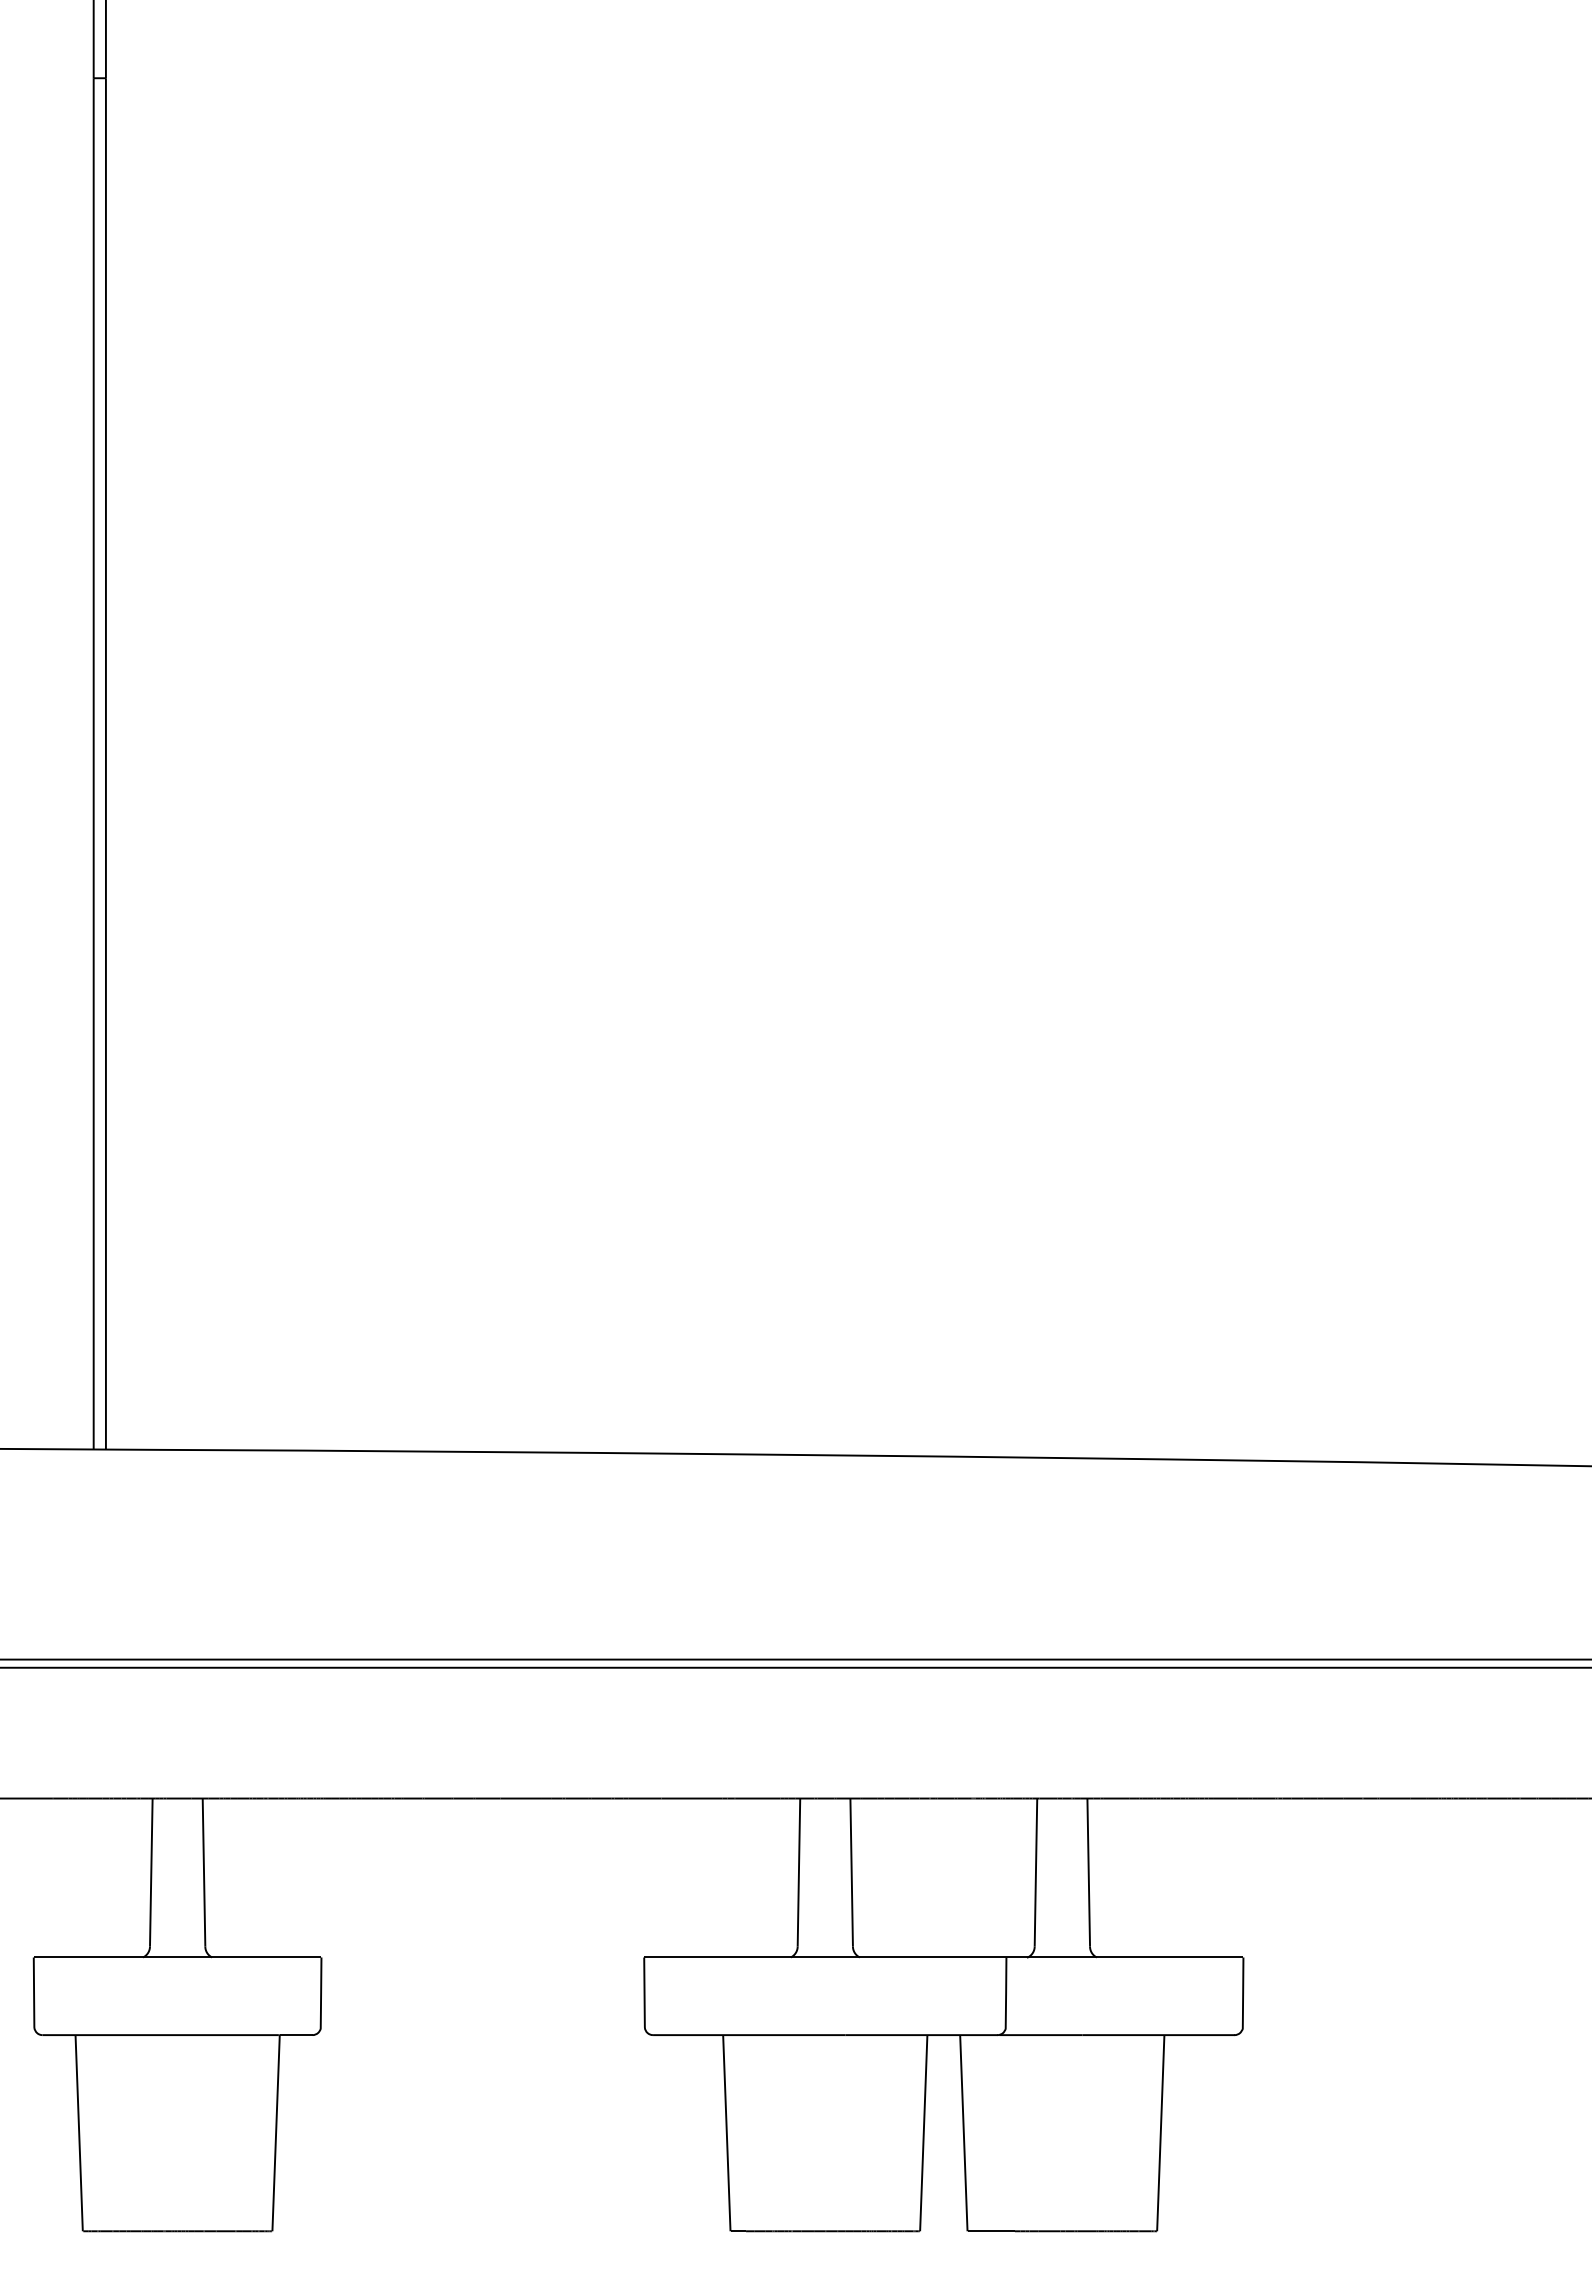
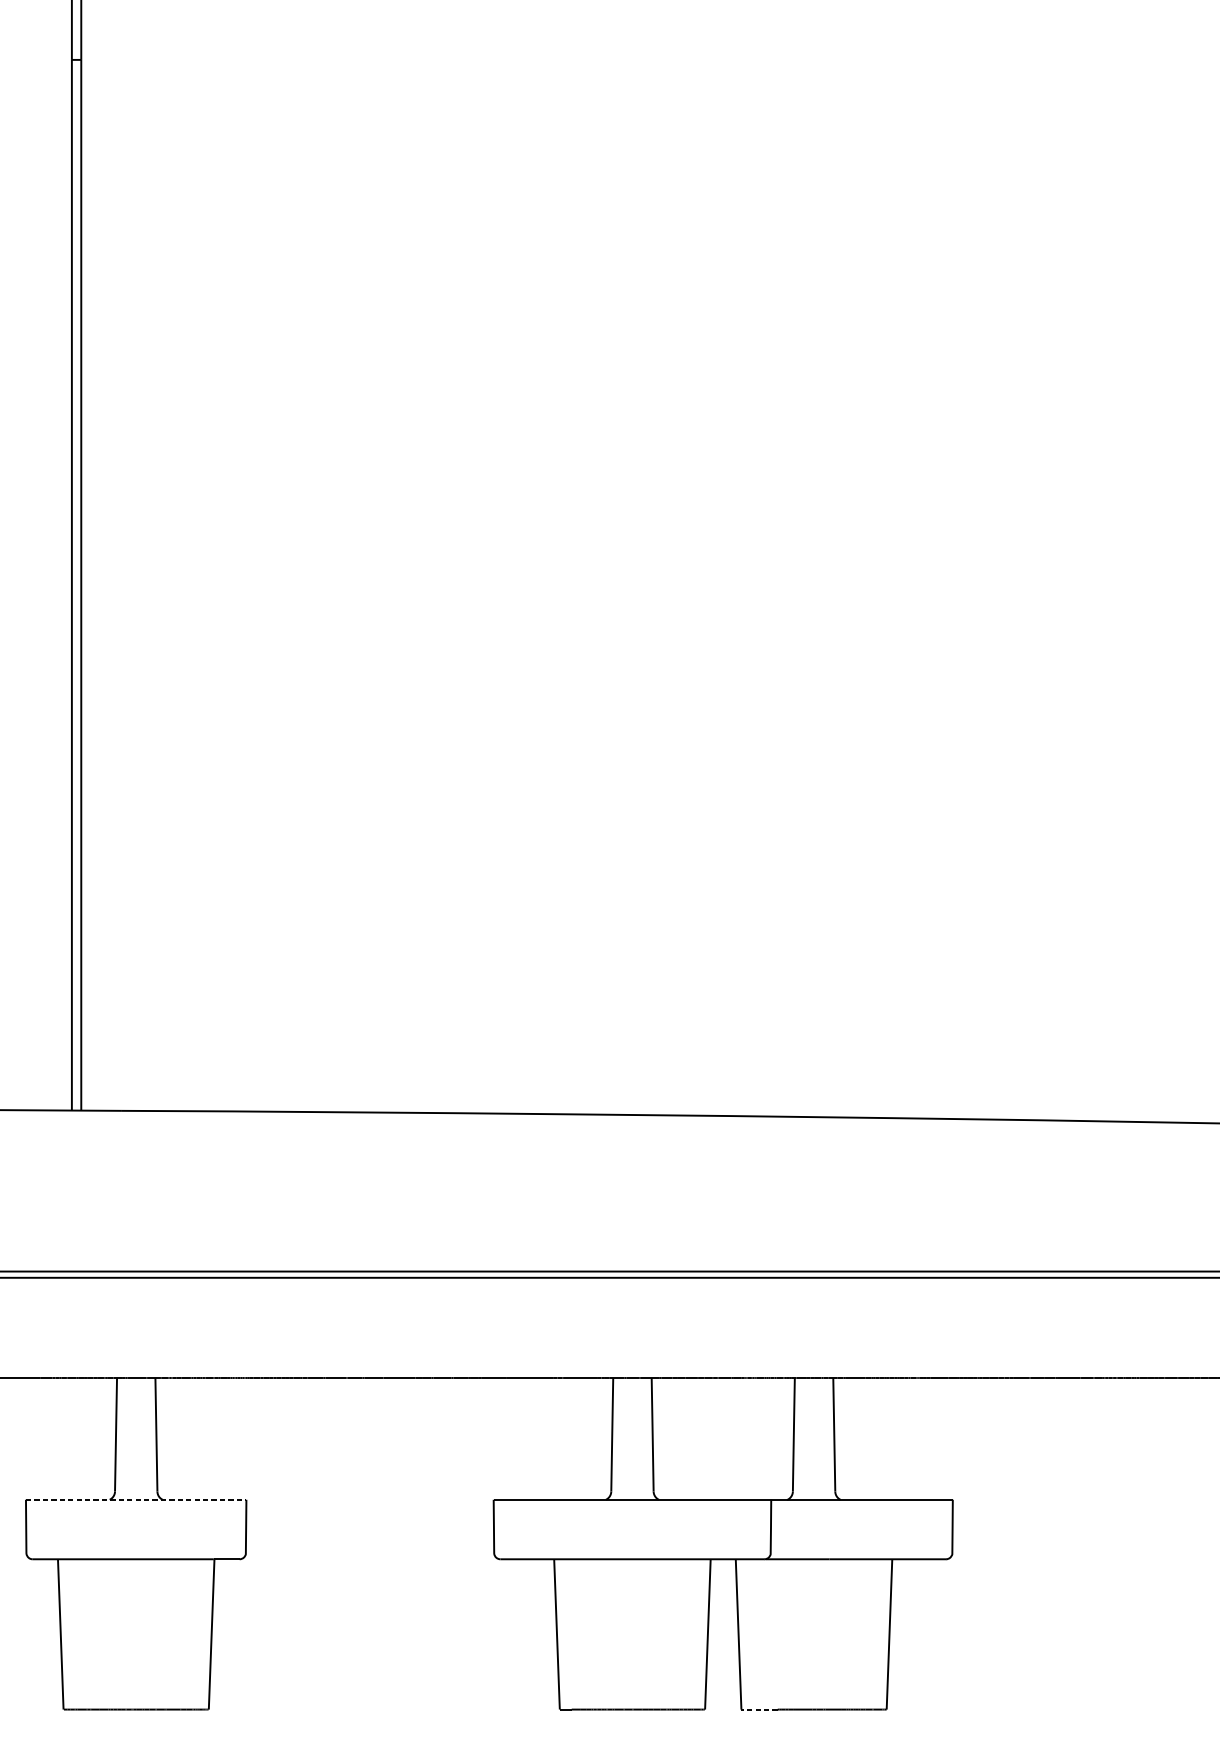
line: (177, 1957) -> (136, 1499), solid -> dashed
line: (991, 2231) -> (759, 1709), solid -> dashed

